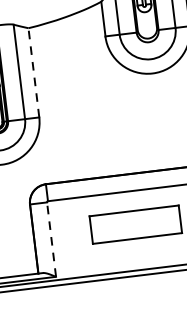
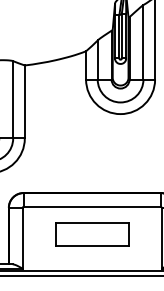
line: (33, 72) -> (24, 101), dashed -> solid
line: (51, 238) -> (22, 237), dashed -> solid

